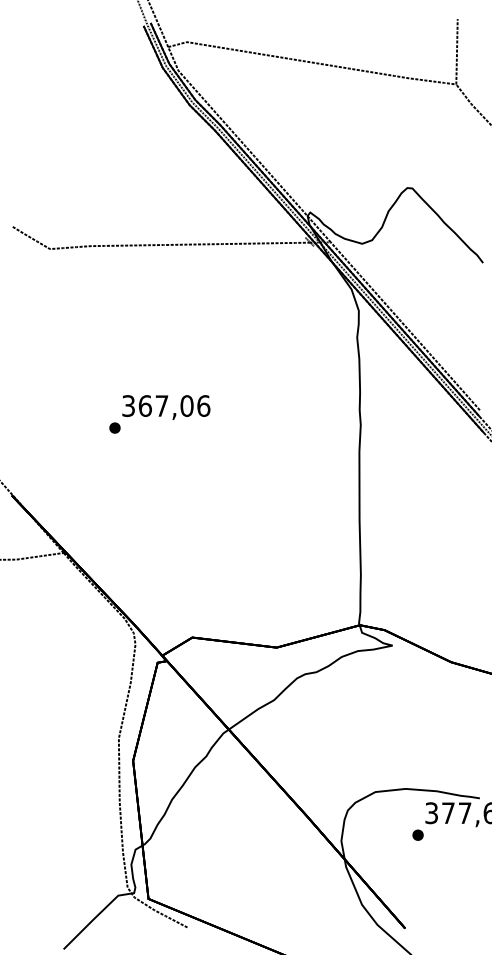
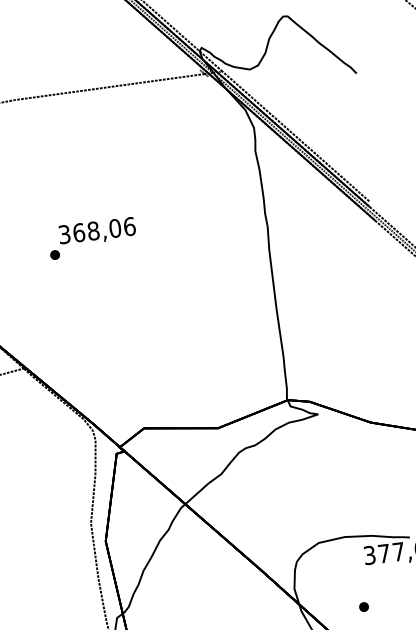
text: (161, 405) -> (93, 230), 367,06 -> 368,06
part: (417, 834) -> (363, 606), moved

